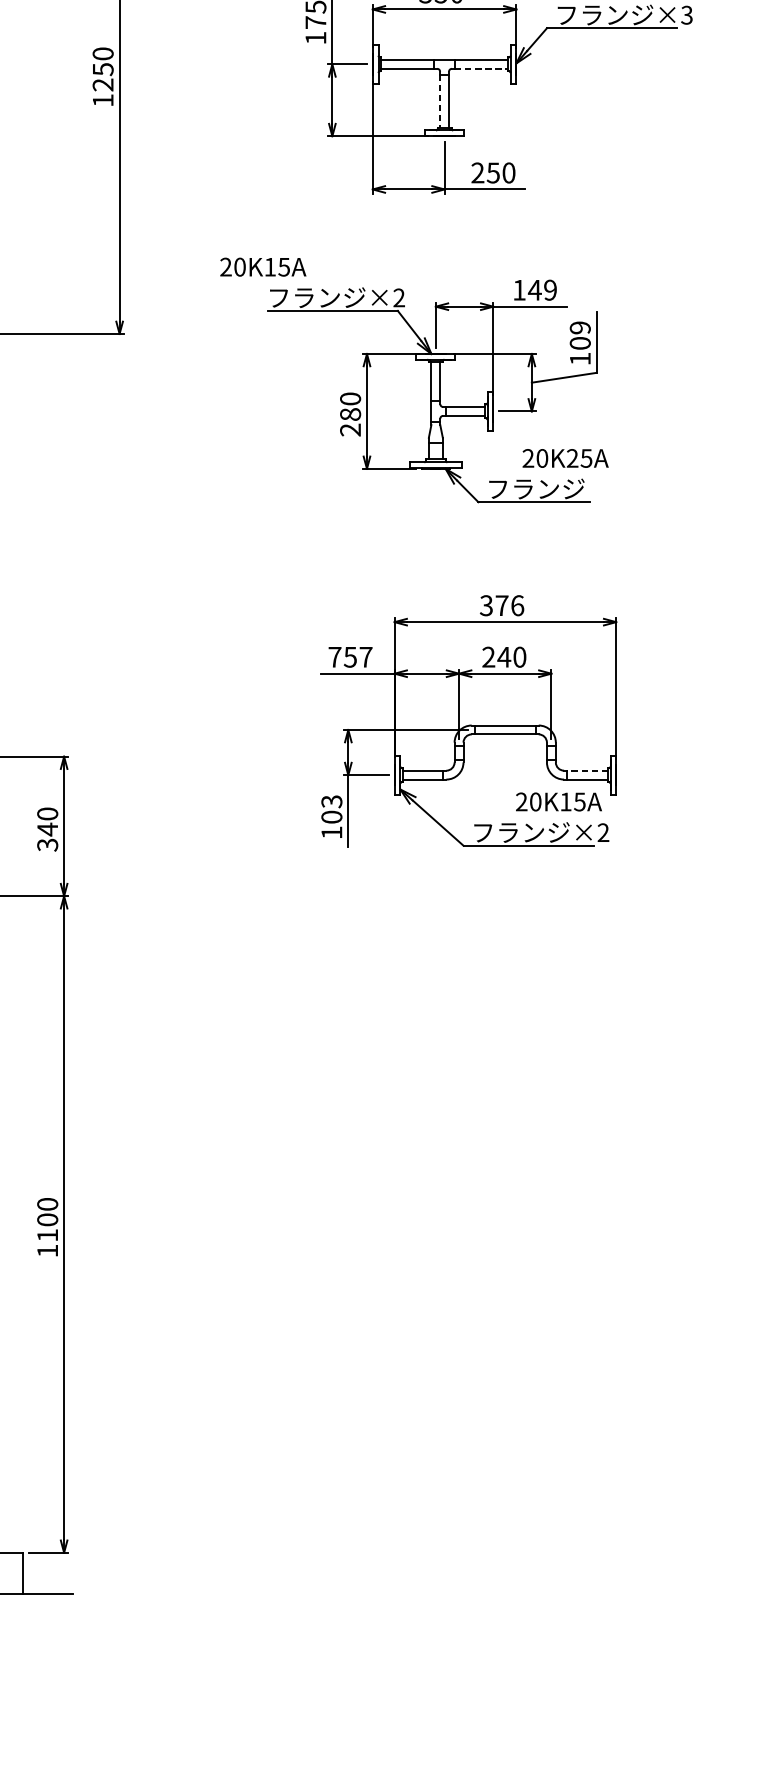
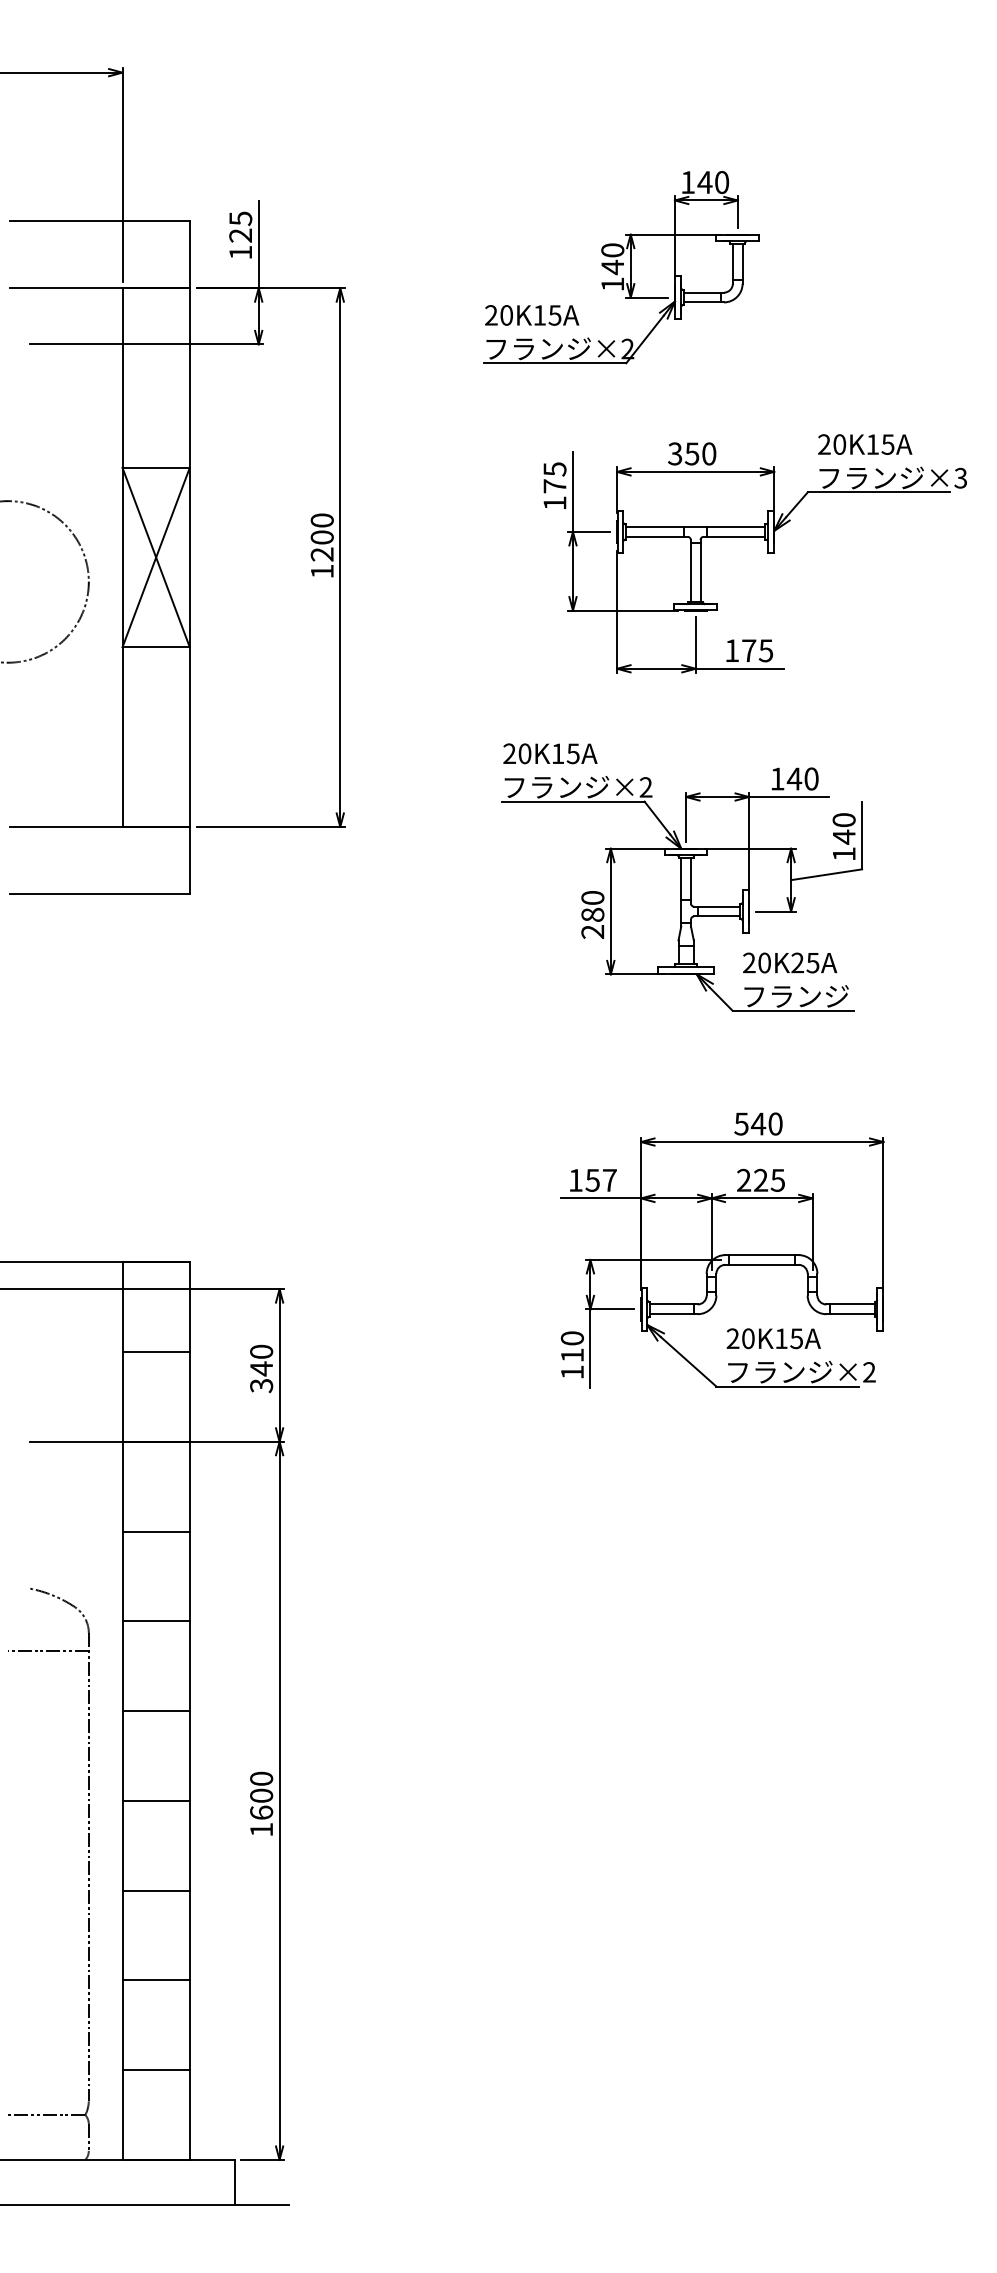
line: (481, 68) -> (736, 536), dashed -> solid
text: (102, 69) -> (321, 537), 1250 -> 1200
line: (439, 102) -> (690, 573), dashed -> solid
text: (493, 172) -> (749, 650), 250 -> 175
text: (263, 266) -> (550, 753), moved
text: (550, 289) -> (811, 778), 149 -> 140
text: (579, 335) -> (843, 828), 109 -> 140
text: (566, 458) -> (790, 962), moved
text: (502, 605) -> (758, 1123), 376 -> 540
text: (512, 656) -> (769, 1179), 240 -> 225
text: (334, 657) -> (575, 1180), 757 -> 157
line: (587, 770) -> (851, 1304), dashed -> solid
text: (558, 801) -> (773, 1338), moved
text: (331, 809) -> (571, 1346), 103 -> 110
text: (47, 1235) -> (261, 1812), 1100 -> 1600

